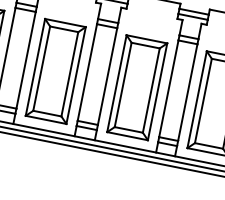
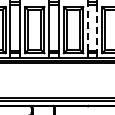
line: (169, 88) -> (88, 27), solid -> dashed
line: (187, 94) -> (97, 28), solid -> dashed

